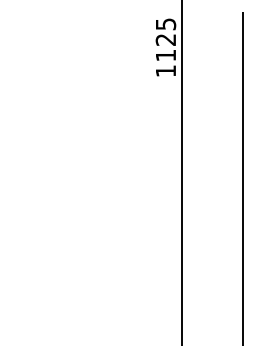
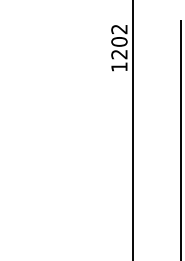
text: (165, 39) -> (119, 41), 1125 -> 1202

